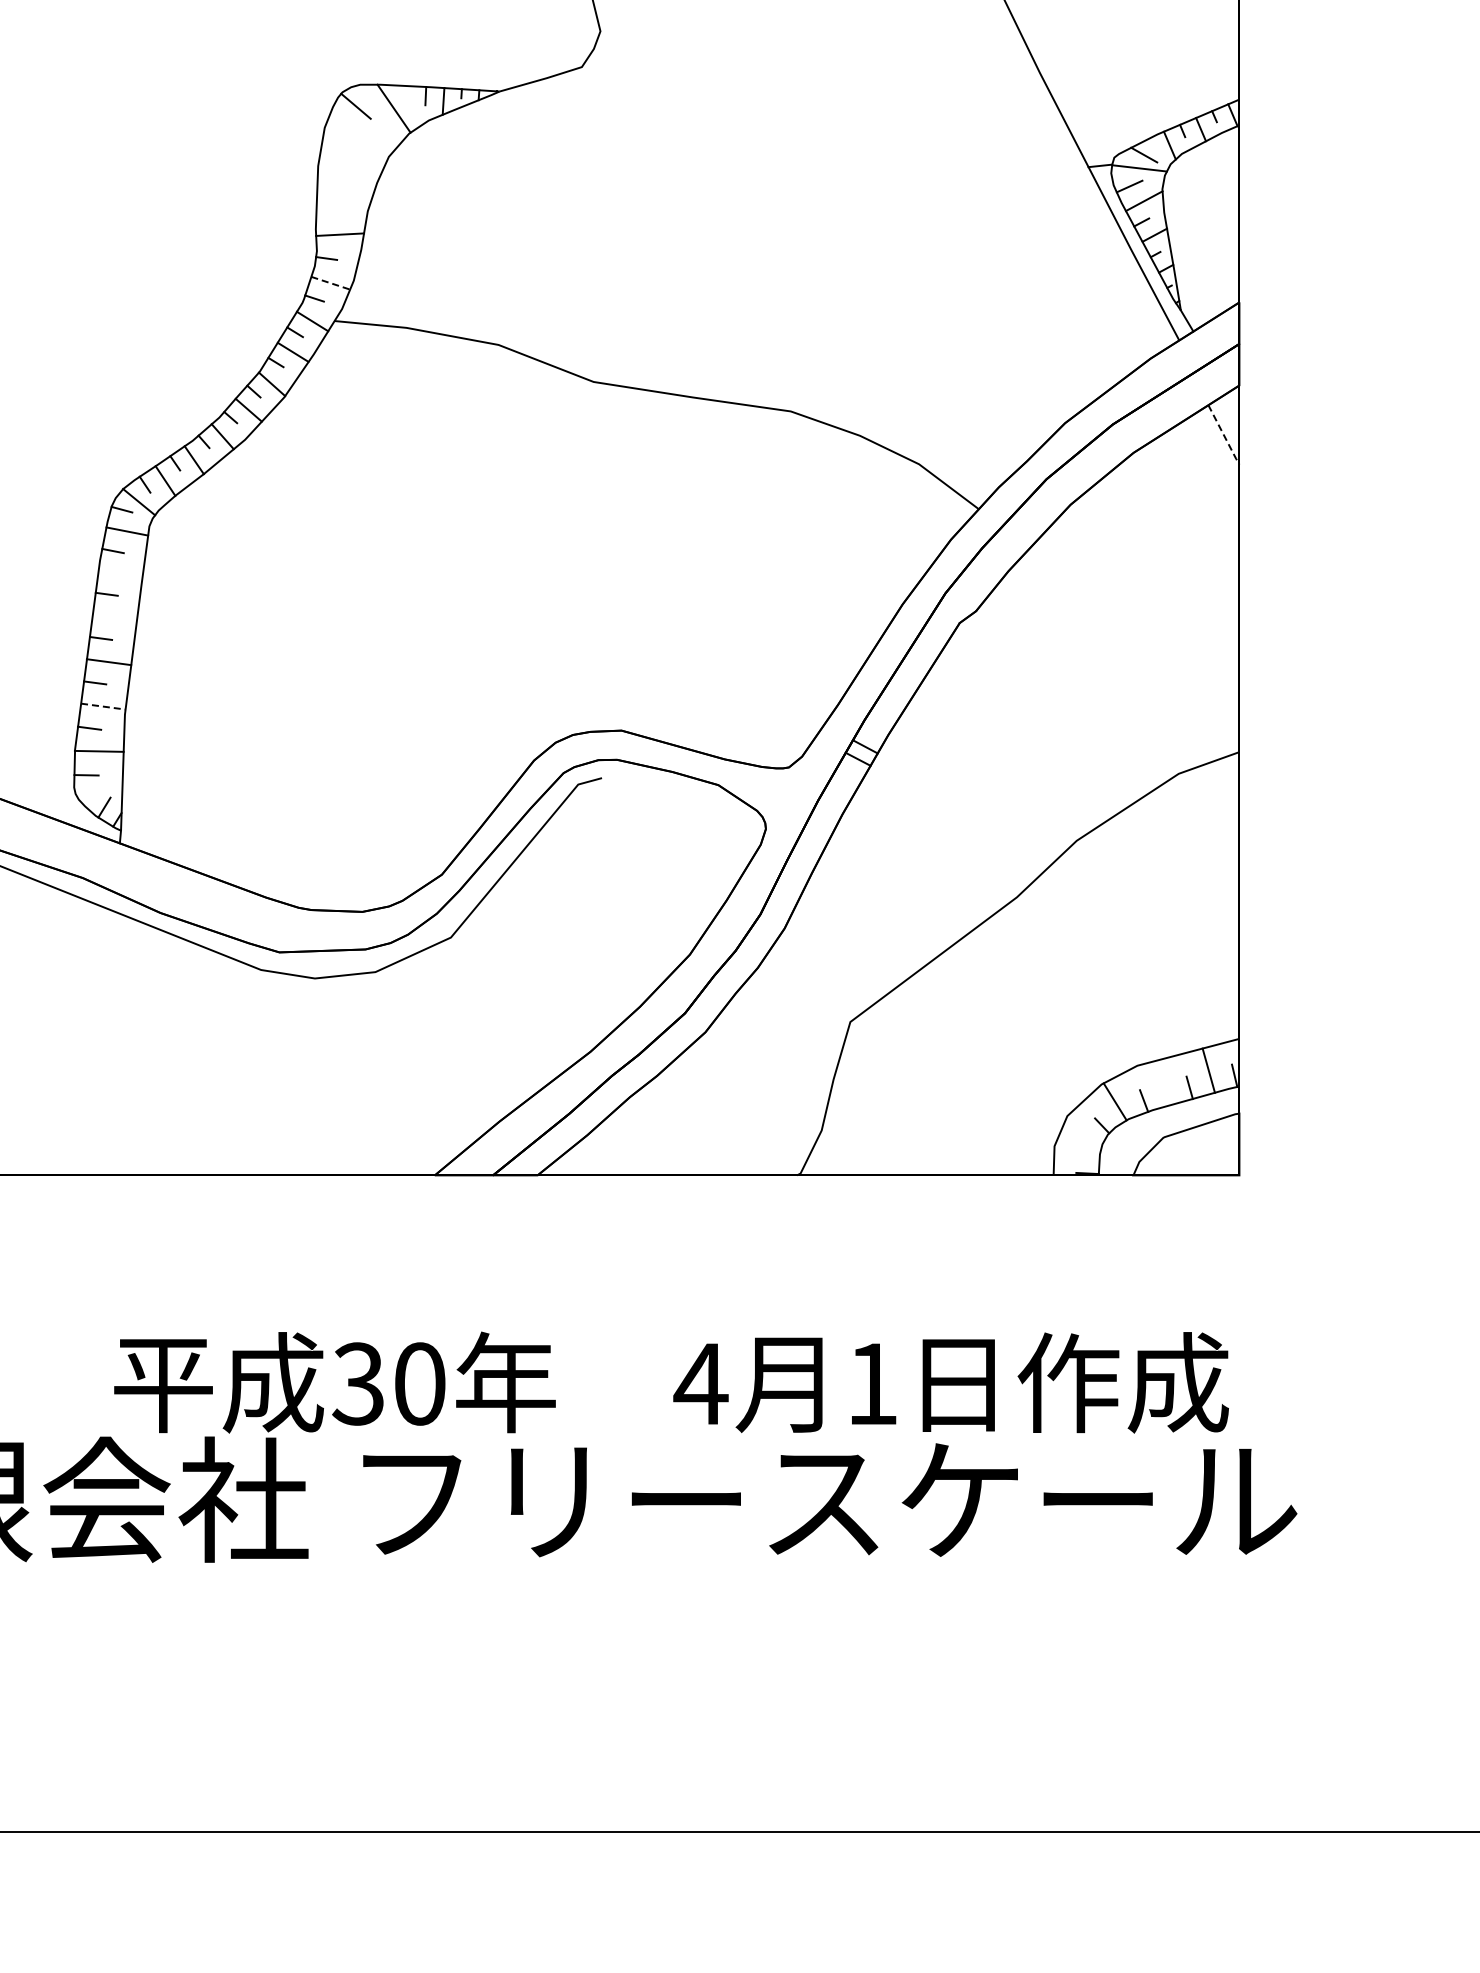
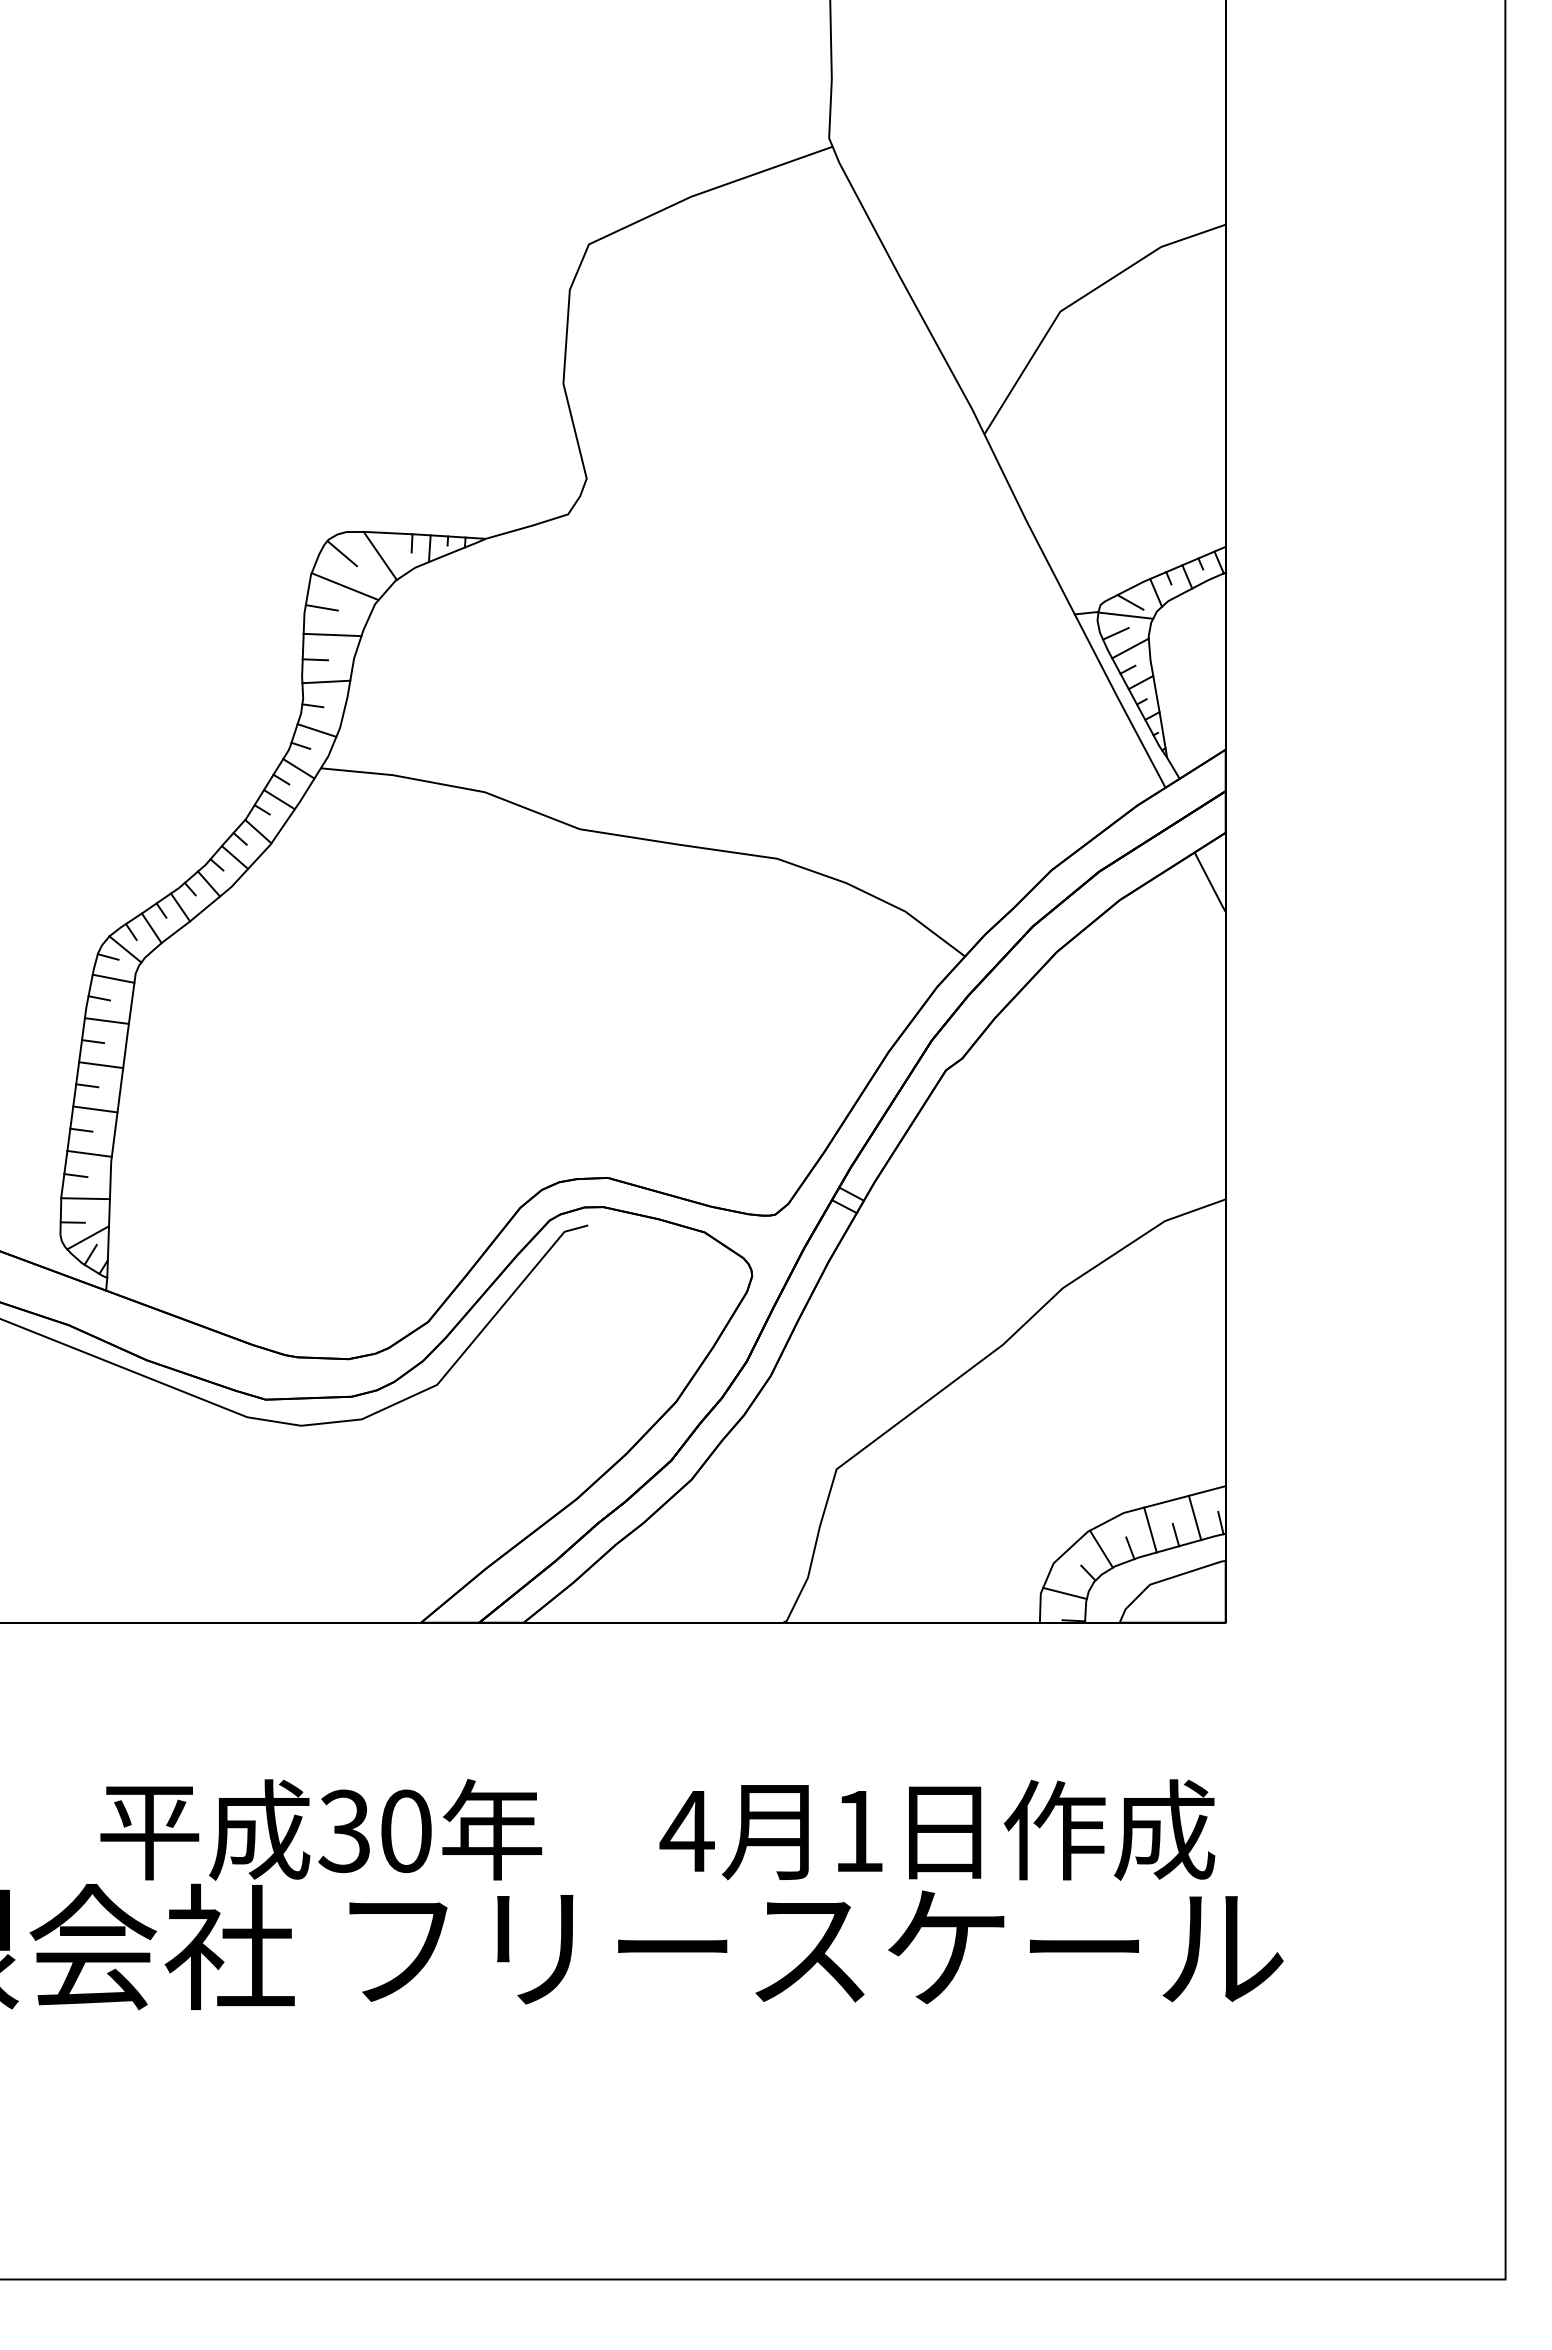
line: (358, 139) -> (344, 586), added
line: (335, 160) -> (321, 607), added
line: (346, 187) -> (332, 634), added
line: (329, 212) -> (315, 659), added
line: (331, 283) -> (317, 730), dashed -> solid
line: (1224, 436) -> (1210, 883), dashed -> solid
line: (120, 573) -> (106, 1020), added
line: (115, 618) -> (101, 1065), added
line: (104, 706) -> (90, 1153), dashed -> solid
line: (101, 790) -> (87, 1237), added
line: (1164, 1082) -> (1150, 1529), added
line: (1078, 1146) -> (1064, 1593), added

